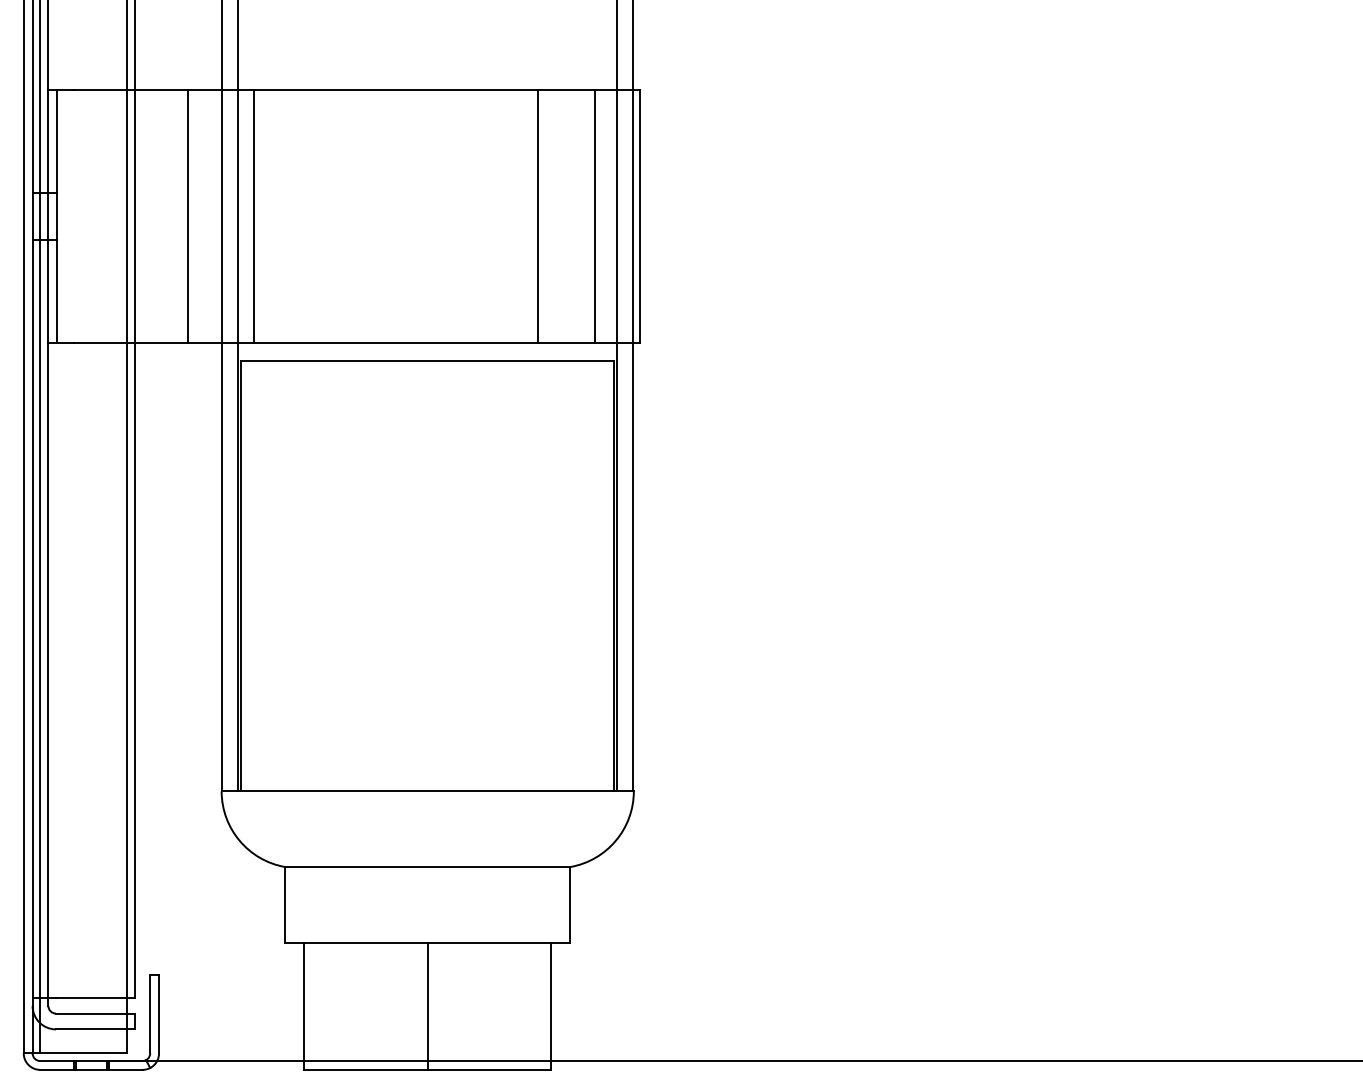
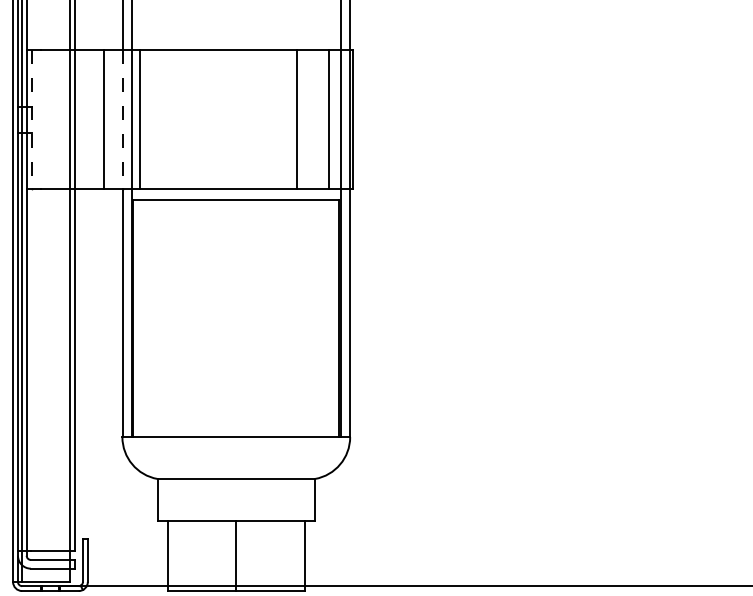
line: (57, 216) -> (31, 119), solid -> dashed
line: (221, 216) -> (122, 119), solid -> dashed

